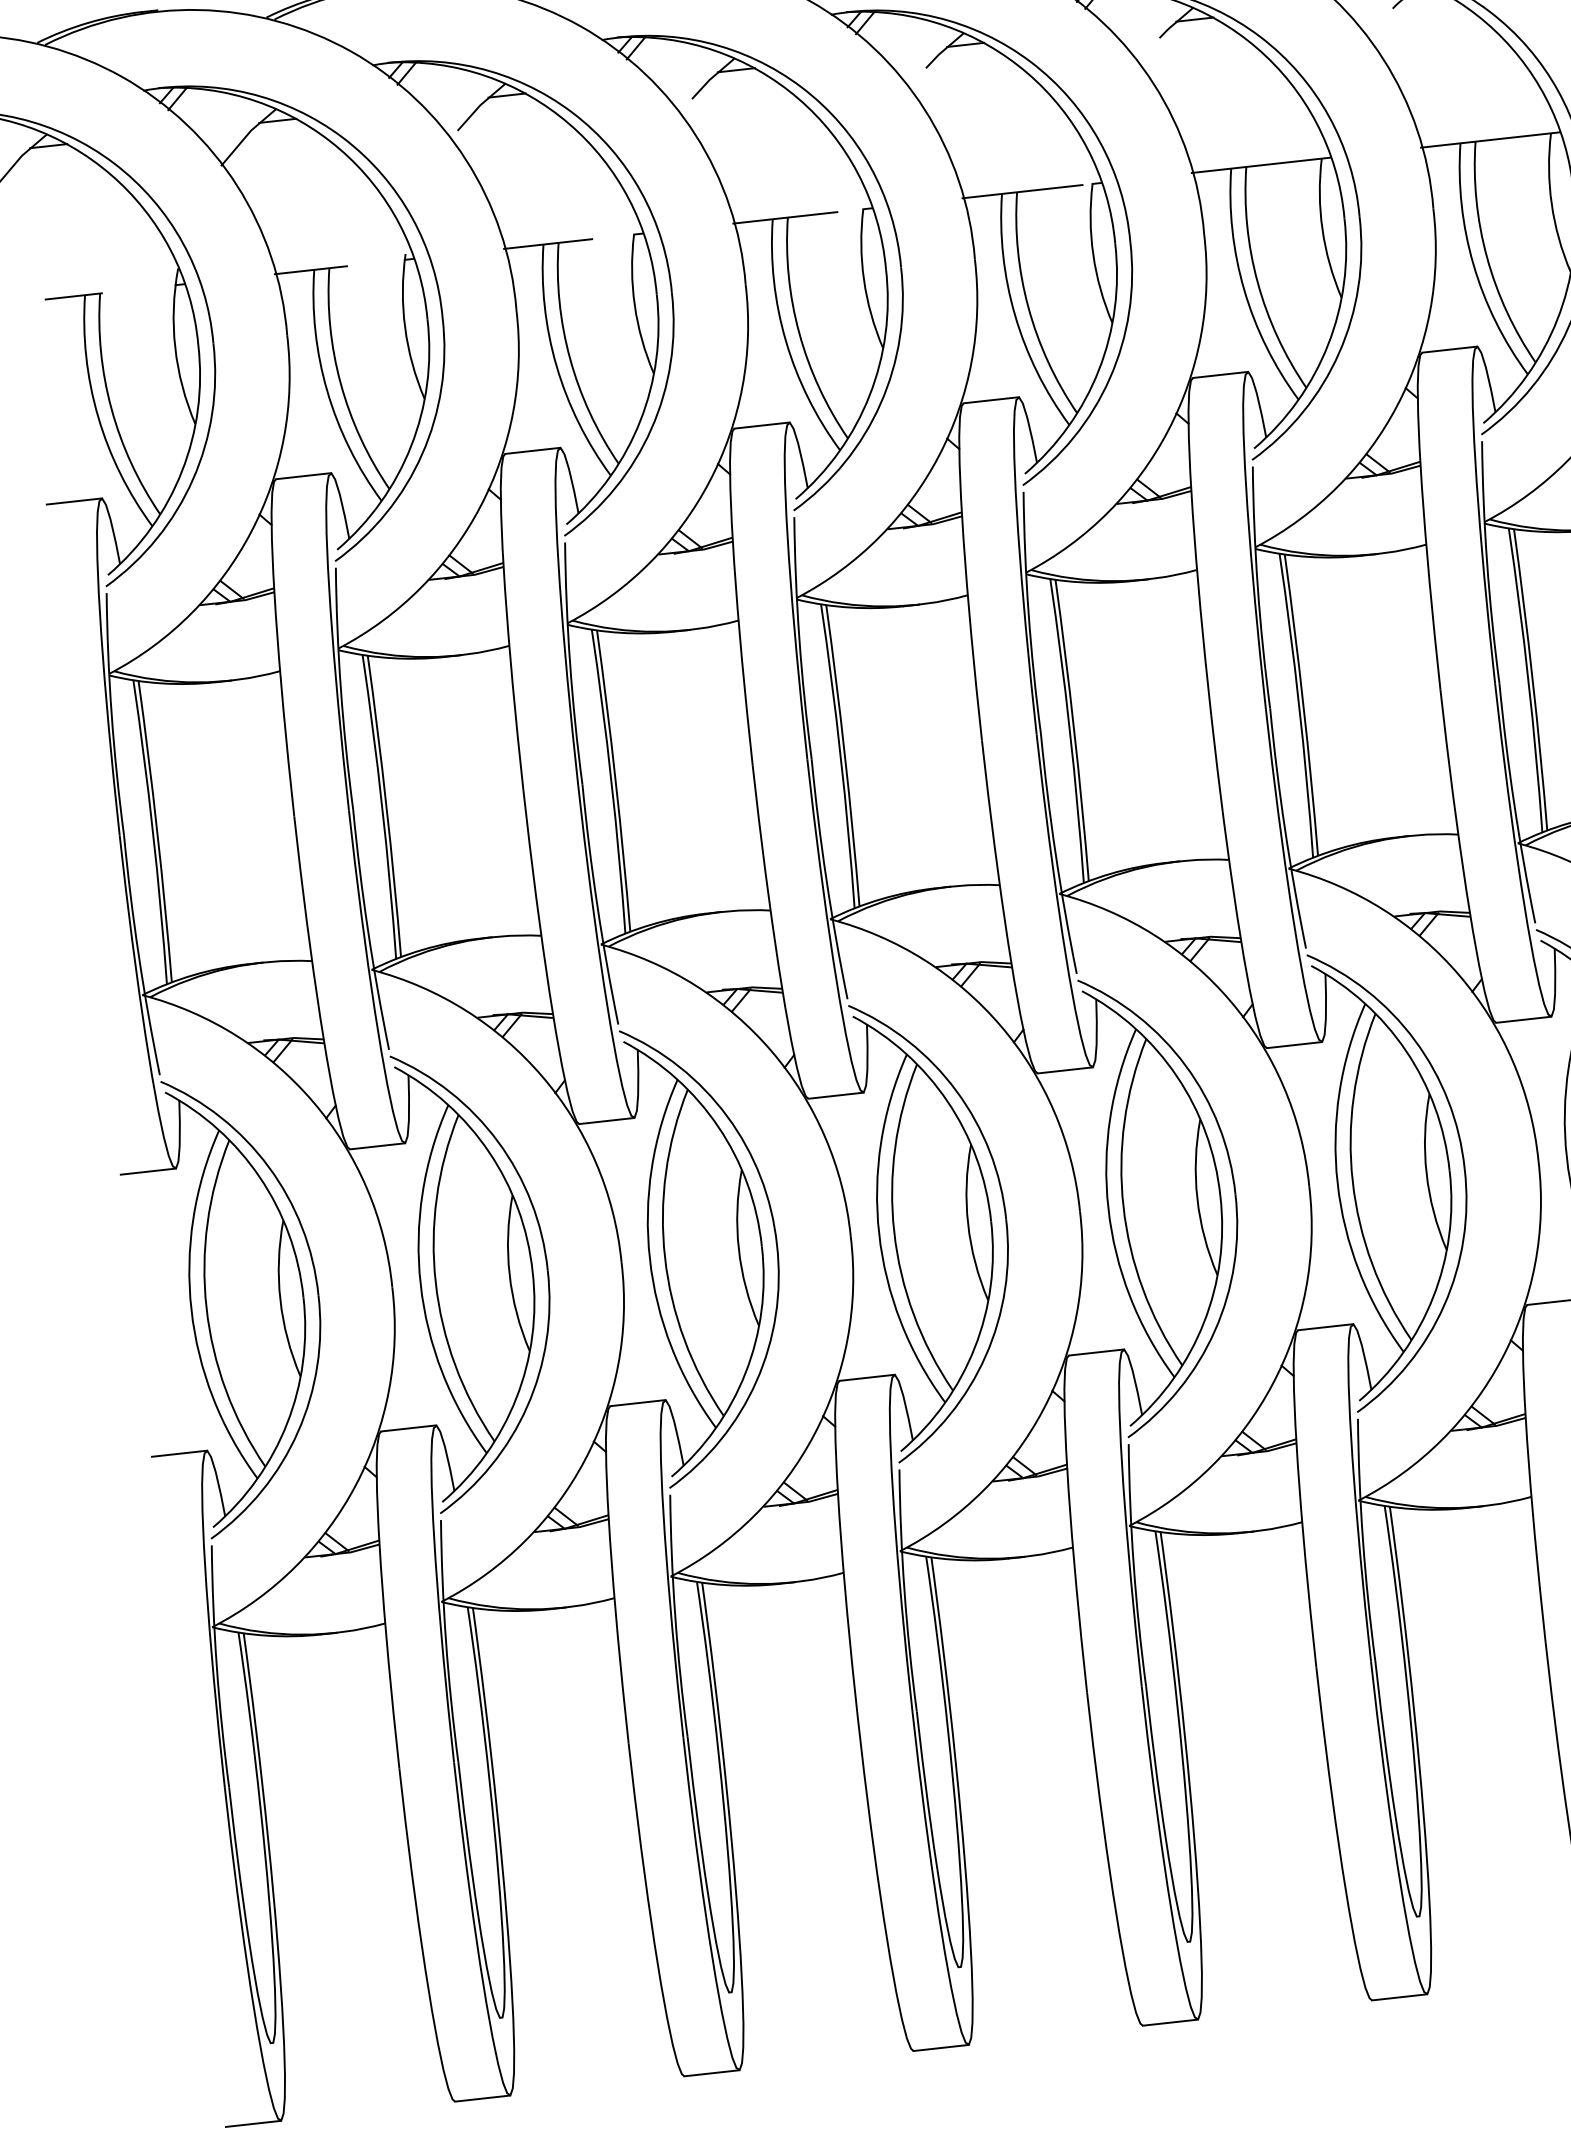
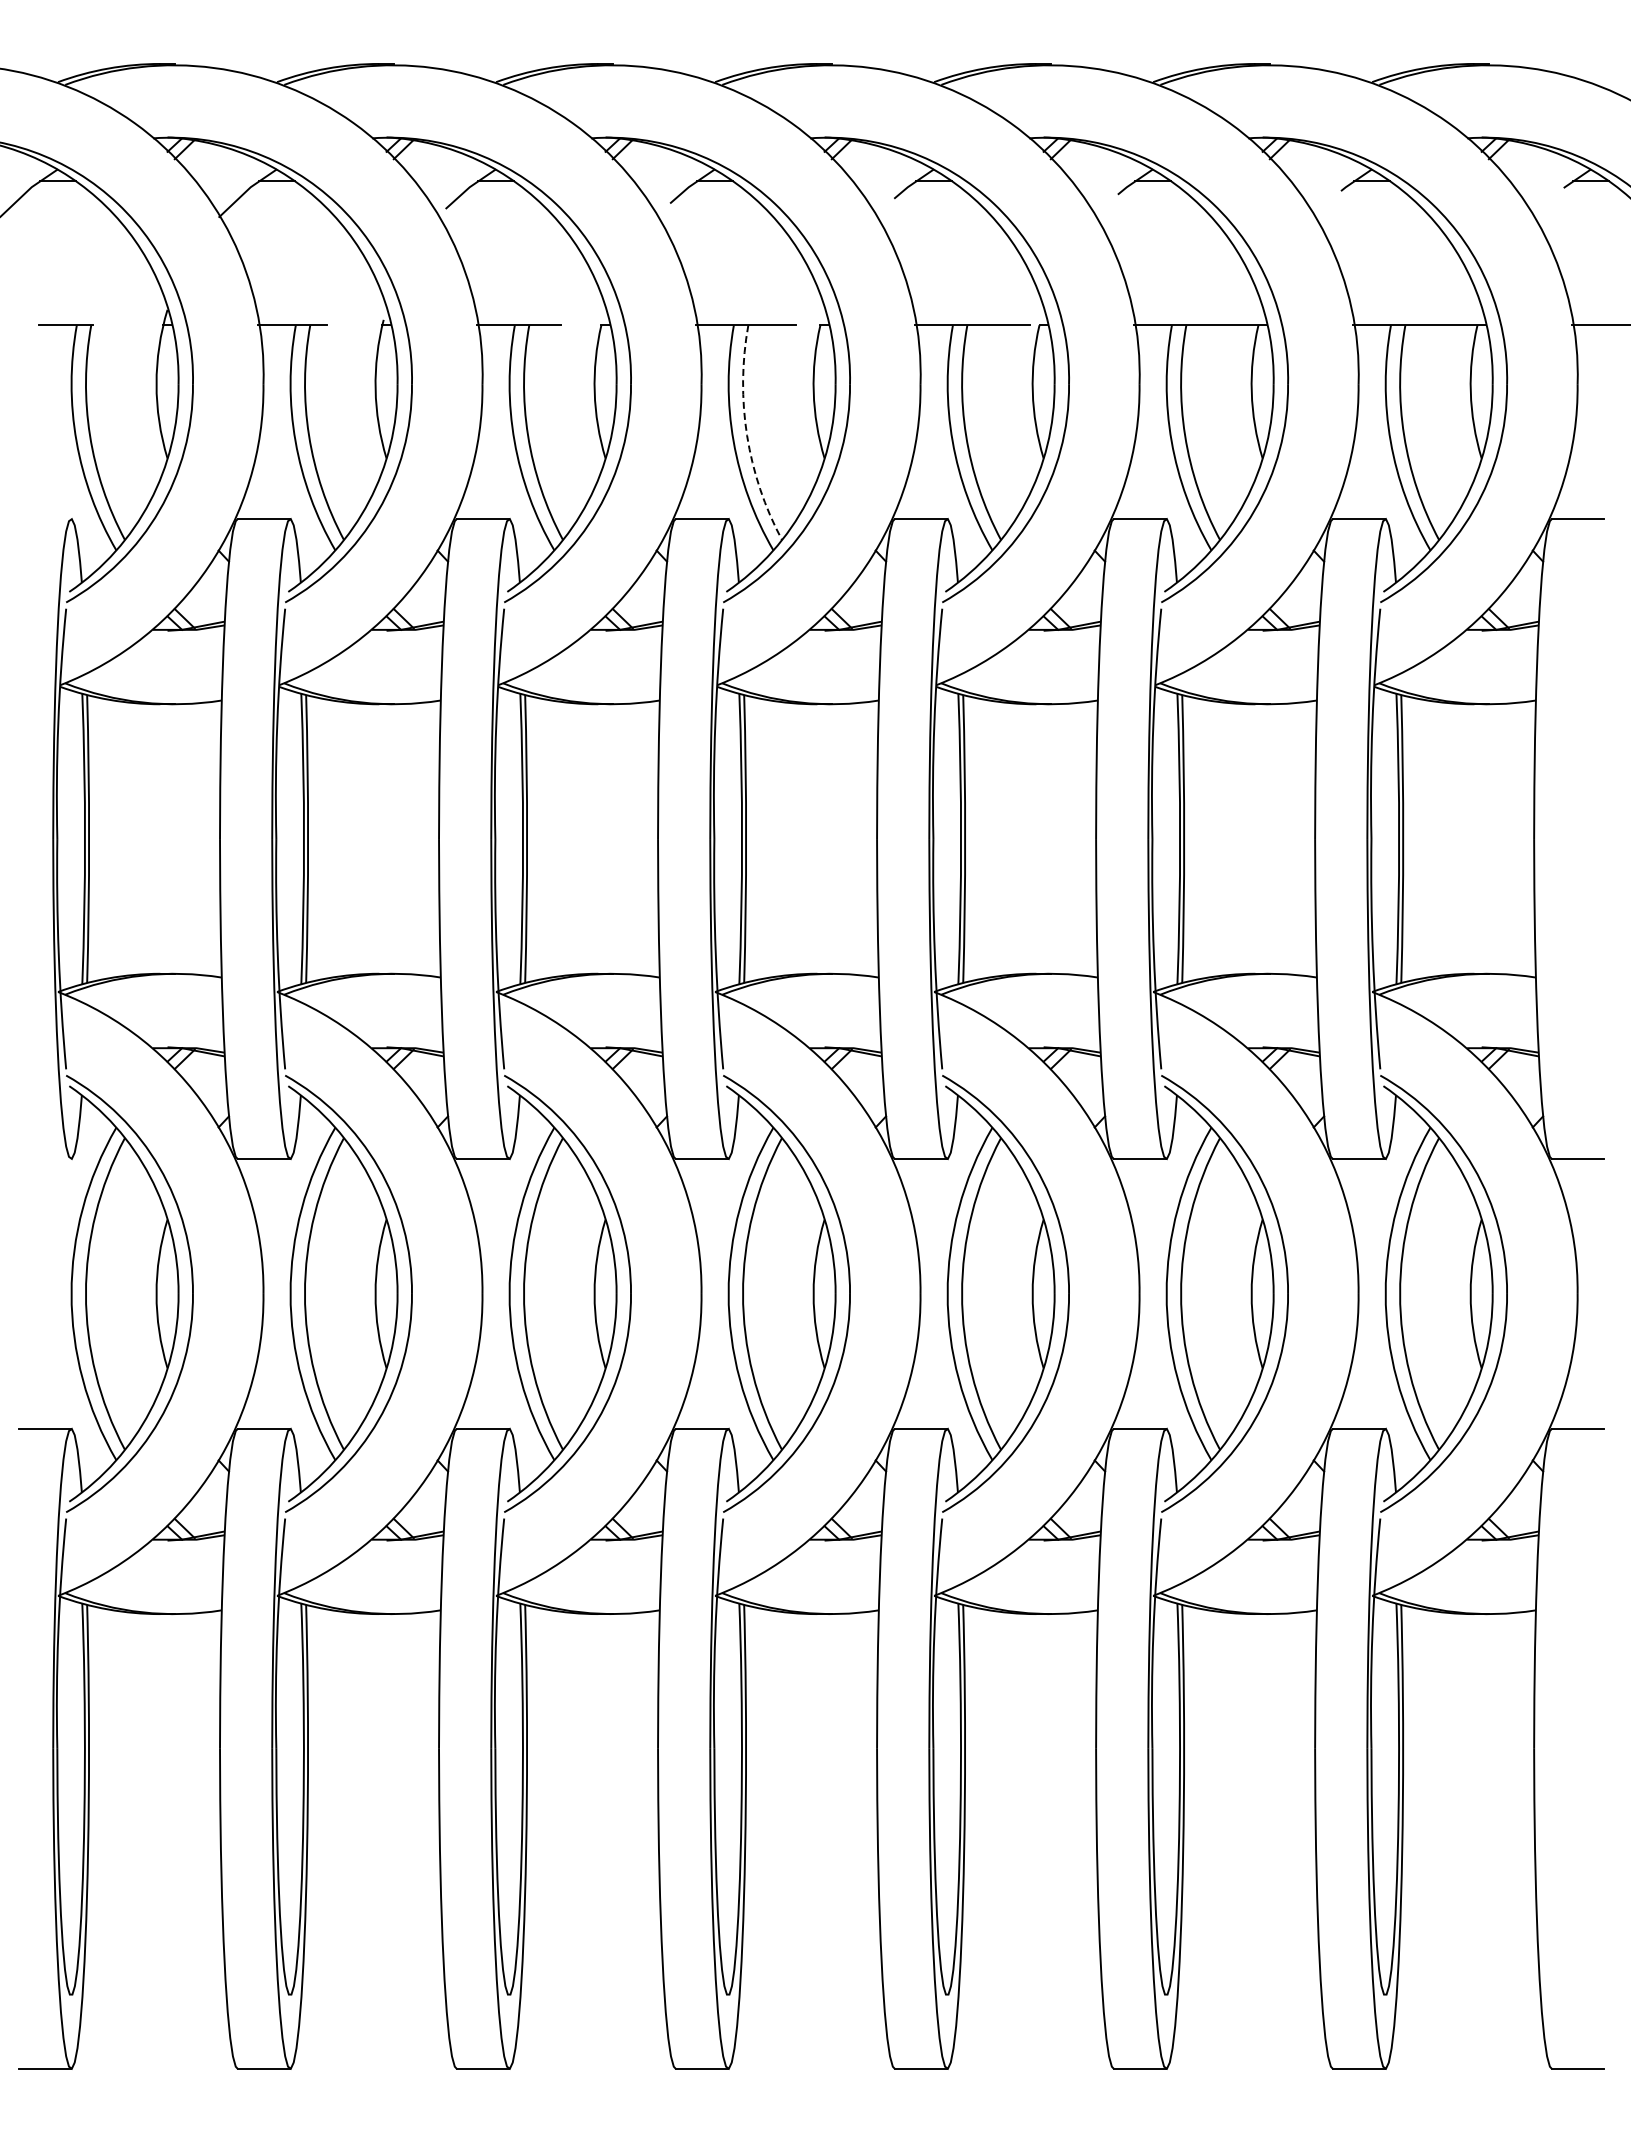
arc: (799, 333) -> (747, 435), solid -> dashed
line: (73, 501) -> (44, 518), removed
line: (147, 1172) -> (44, 1159), removed

